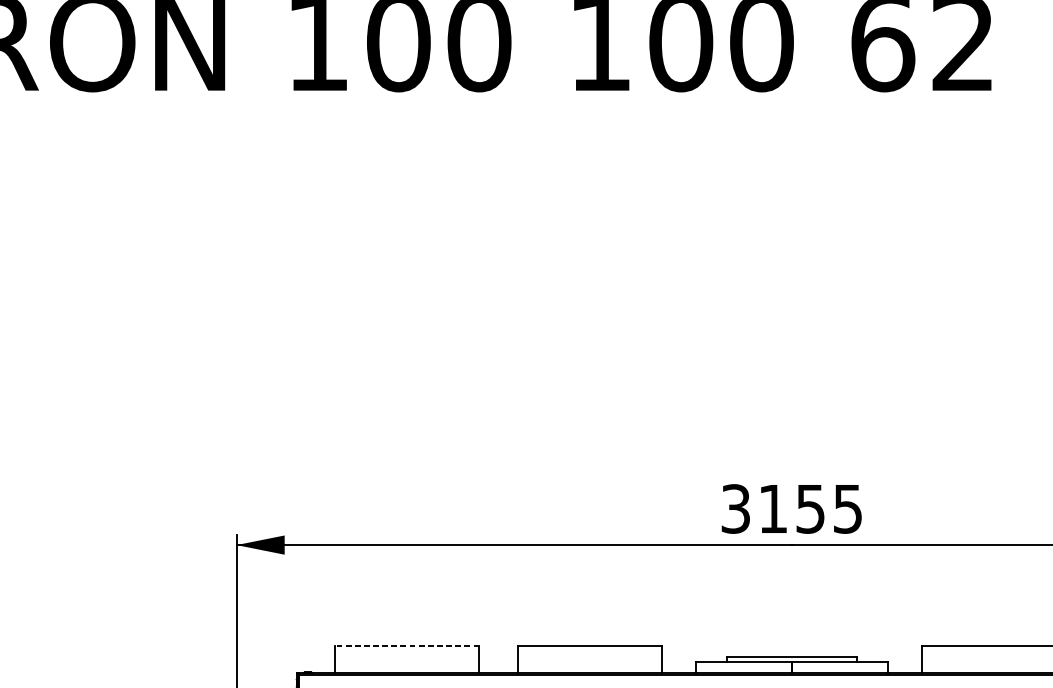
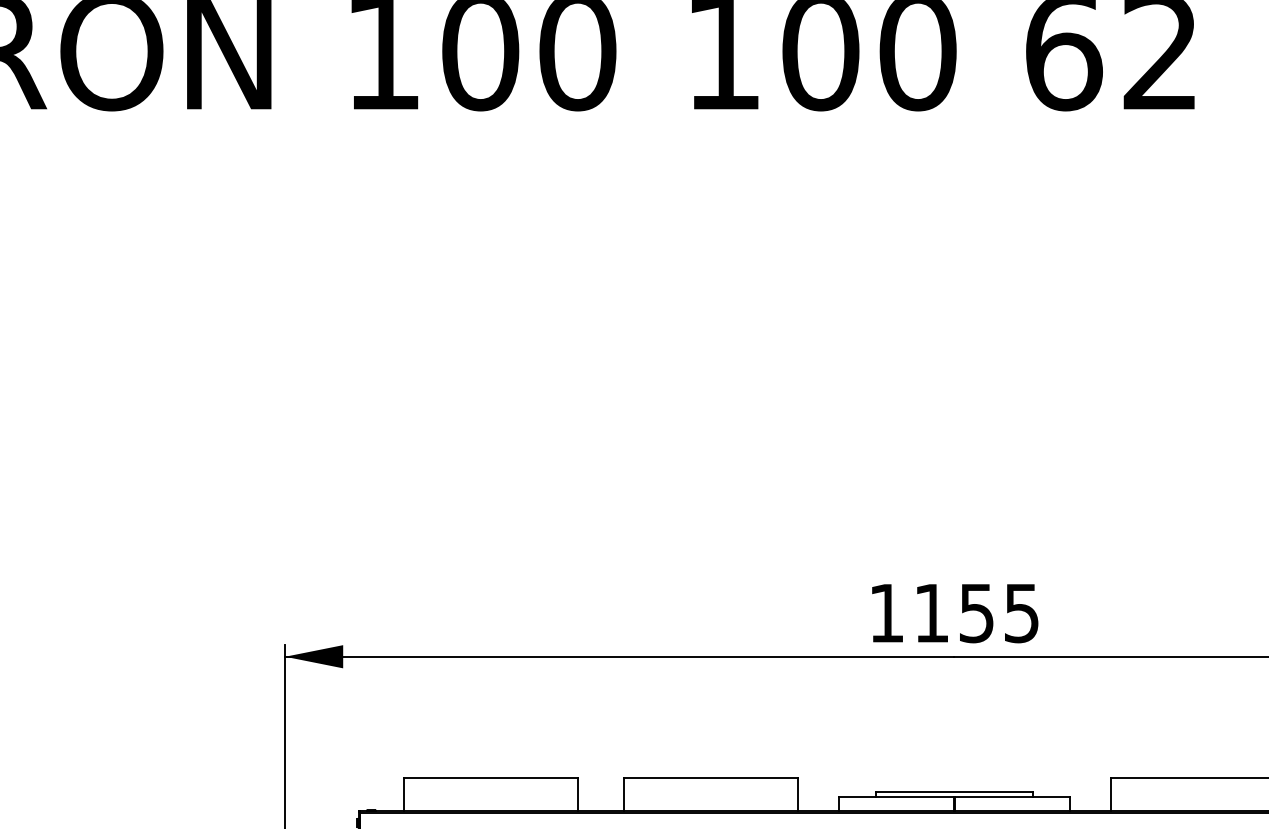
text: (735, 509) -> (886, 613), 3155 -> 1155
line: (406, 646) -> (490, 778), dashed -> solid

